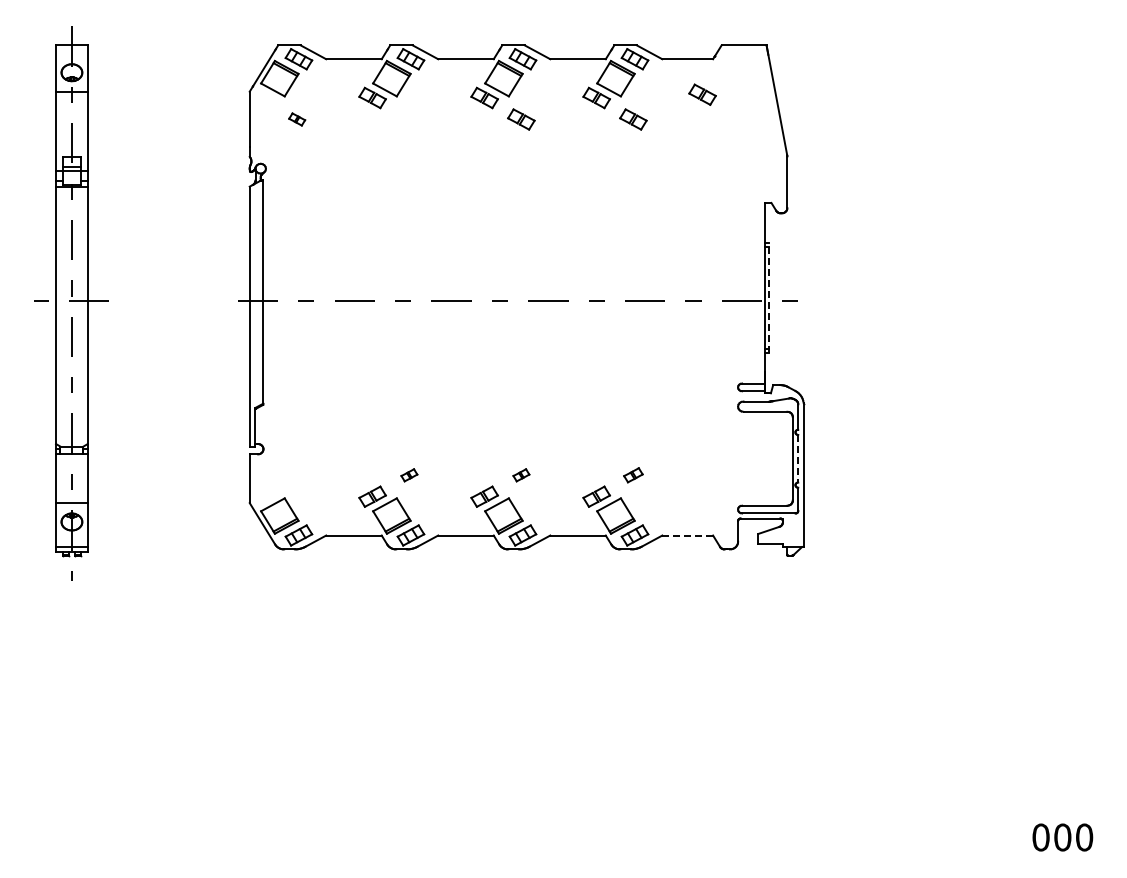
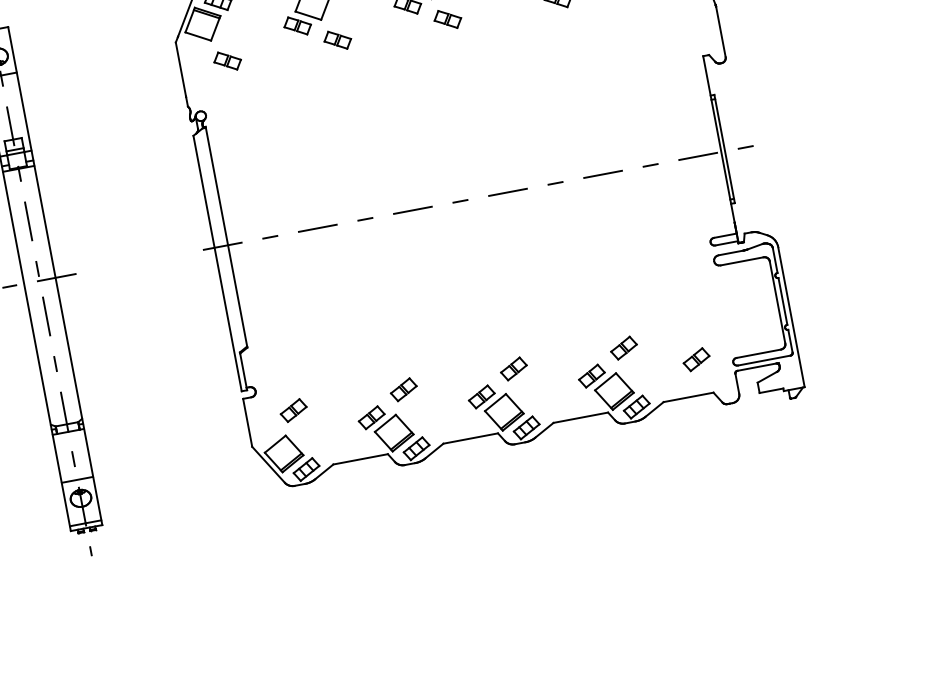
part: (296, 119) -> (226, 61), size x1.67
part: (409, 119) -> (337, 40), added
line: (769, 297) -> (724, 148), dashed -> solid
line: (798, 458) -> (783, 301), dashed -> solid
part: (296, 475) -> (293, 411), added
part: (409, 475) -> (404, 390), size x1.67
part: (521, 475) -> (514, 369), size x1.67
part: (633, 475) -> (624, 348), size x1.43
part: (702, 499) -> (696, 359), added
line: (688, 535) -> (689, 397), dashed -> solid

